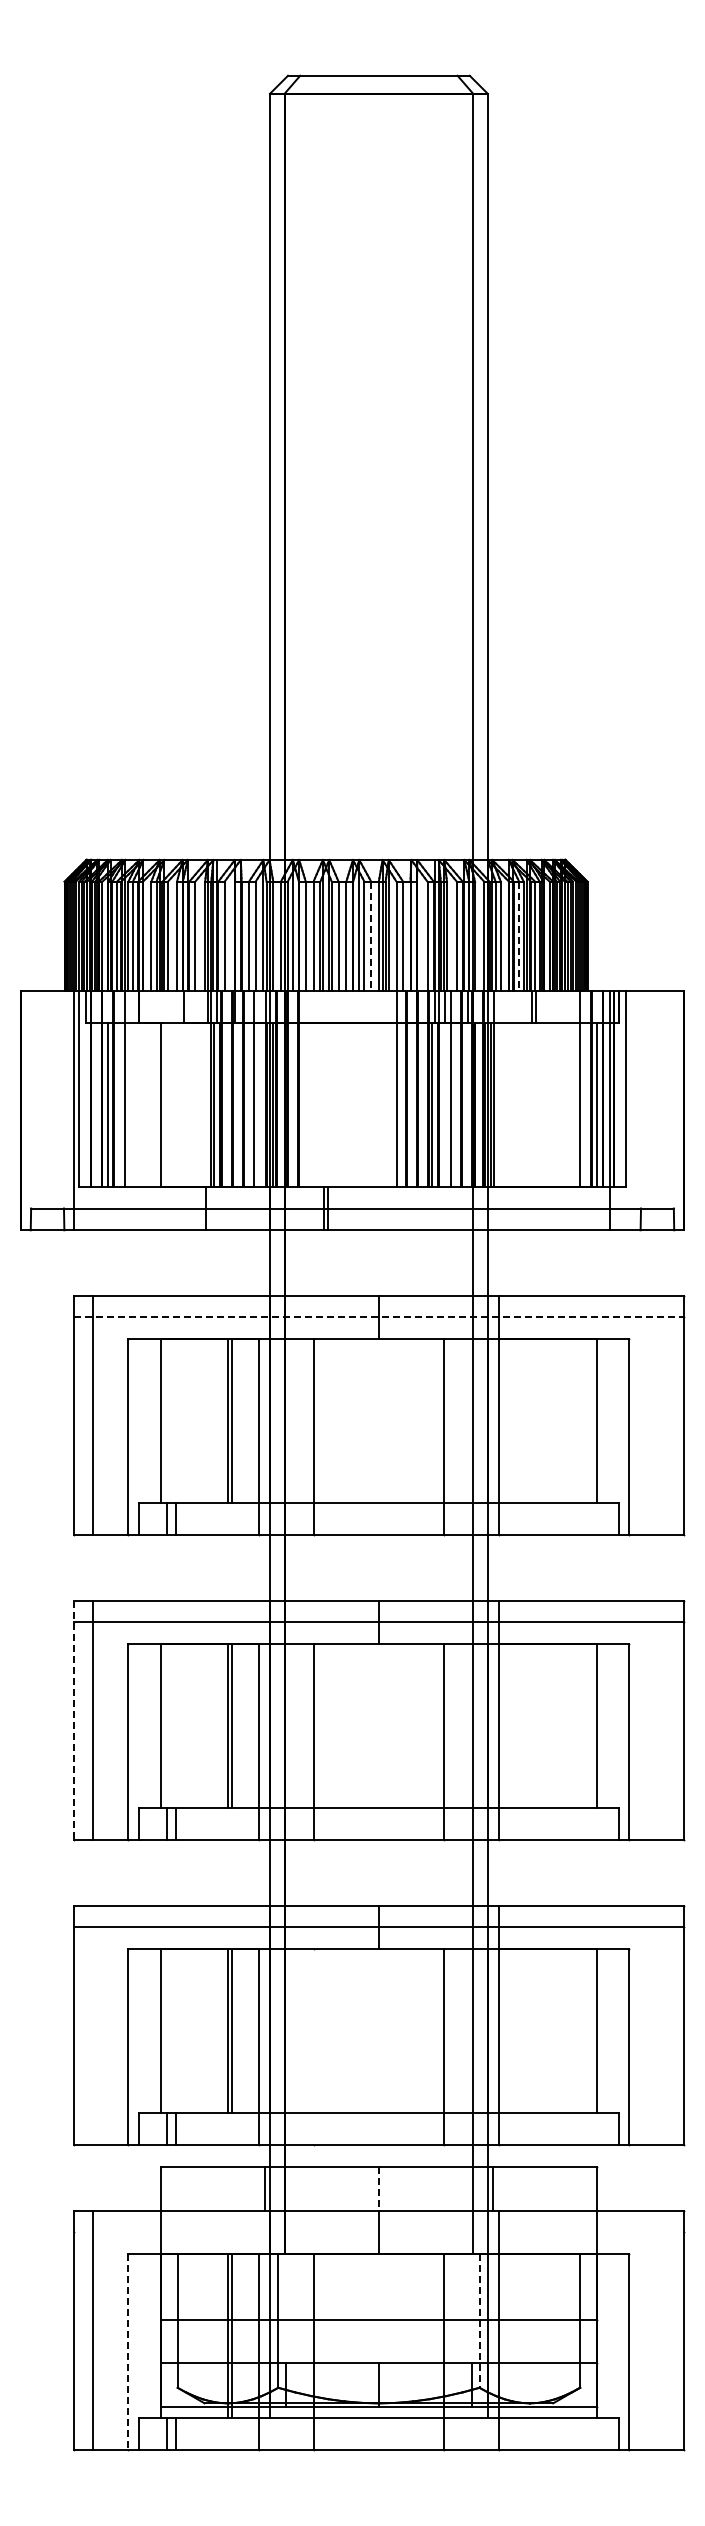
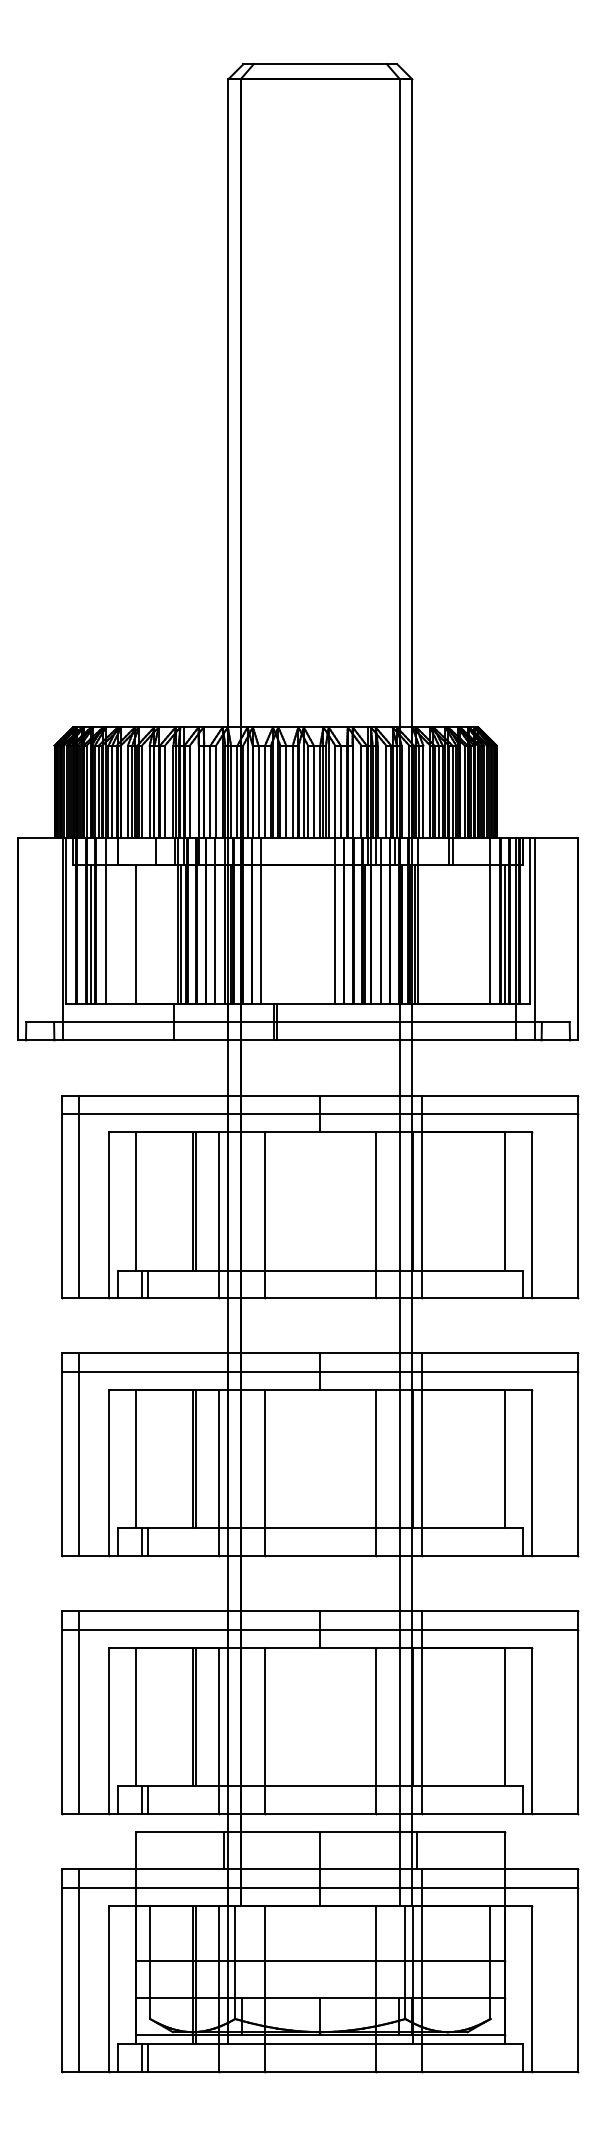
line: (371, 936) -> (314, 791), dashed -> solid
line: (519, 936) -> (439, 791), dashed -> solid
line: (308, 1088) -> (260, 920), added
line: (633, 1110) -> (535, 939), added
line: (378, 1317) -> (319, 1114), dashed -> solid
line: (73, 1720) -> (62, 1454), dashed -> solid
line: (93, 2025) -> (79, 1712), added
line: (313, 2047) -> (265, 1731), added
line: (378, 2188) -> (319, 1850), dashed -> solid
line: (378, 2232) -> (319, 1887), added
line: (479, 2320) -> (405, 1962), dashed -> solid
line: (128, 2352) -> (108, 1989), dashed -> solid

